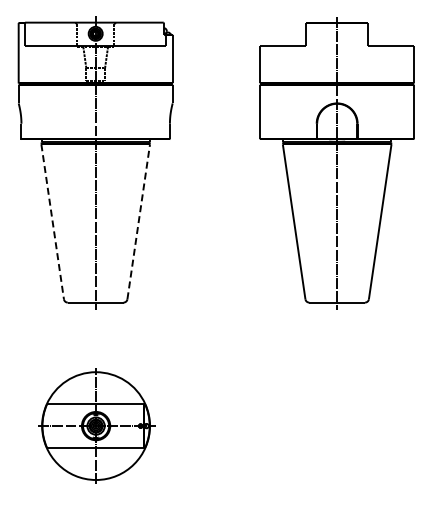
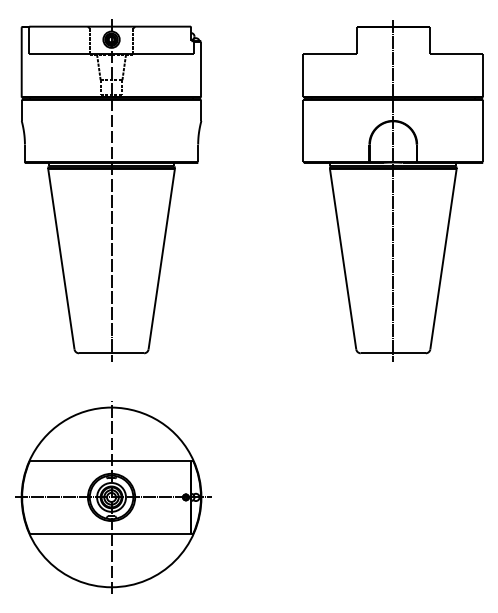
line: (138, 221) -> (161, 258), dashed -> solid
line: (52, 222) -> (61, 259), dashed -> solid
part: (96, 425) -> (112, 496), size x1.43

